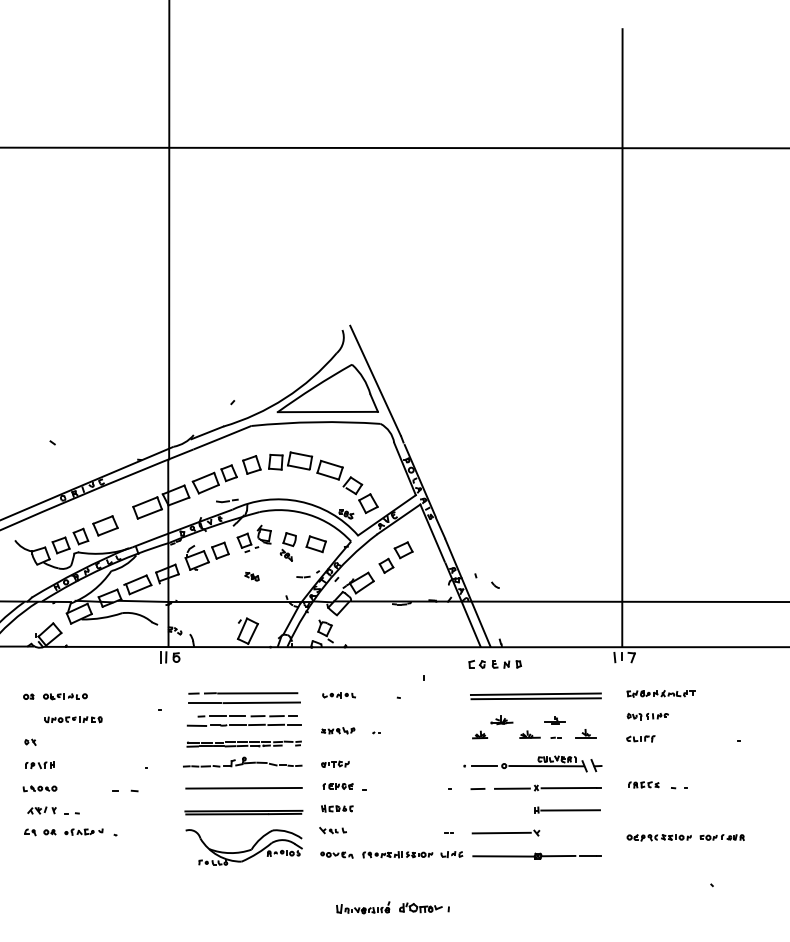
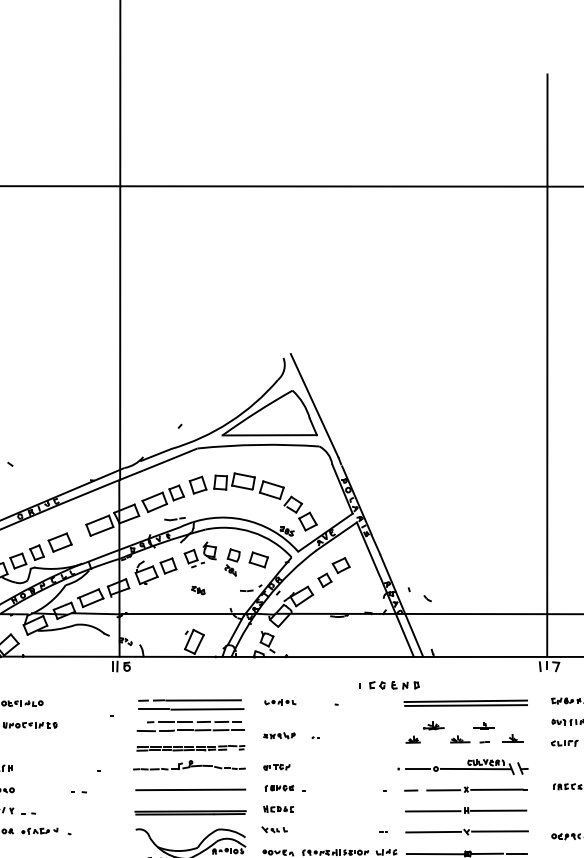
part: (494, 664) -> (393, 685), moved
part: (125, 790) -> (79, 792), size x0.62
line: (501, 810) -> (433, 810), added
line: (571, 832) -> (499, 831), added

